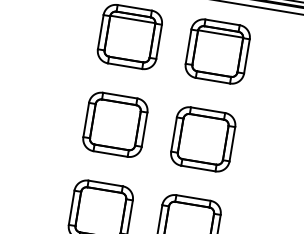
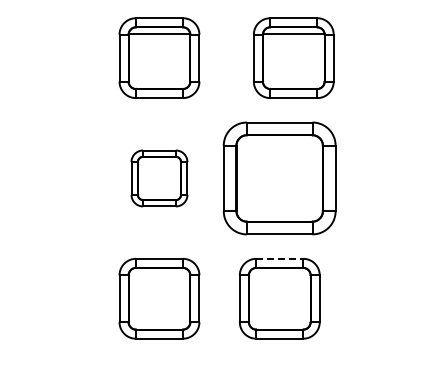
part: (217, 51) -> (293, 57), moved
part: (115, 124) -> (159, 178), size x0.7
part: (203, 139) -> (279, 178), size x1.4
line: (194, 197) -> (280, 258), solid -> dashed

